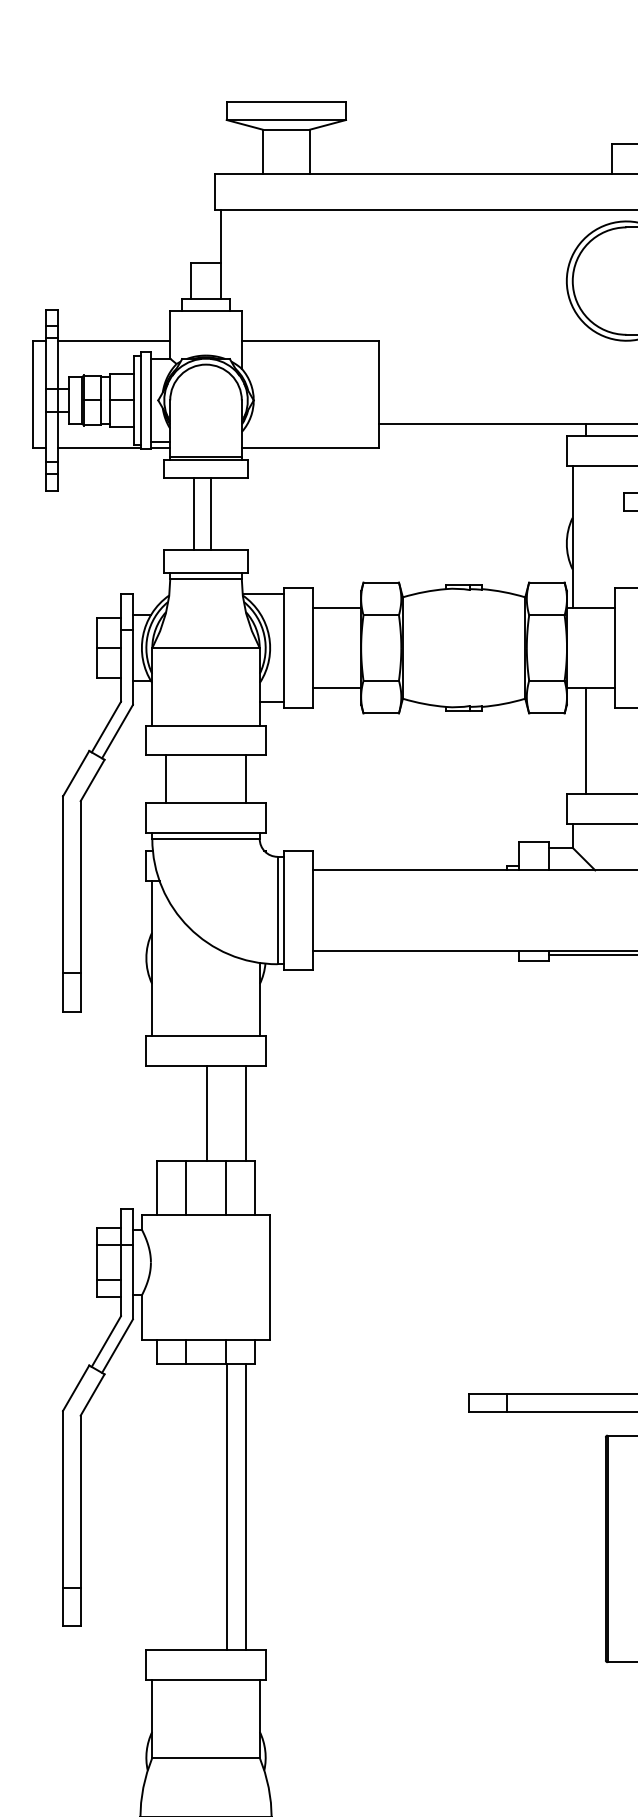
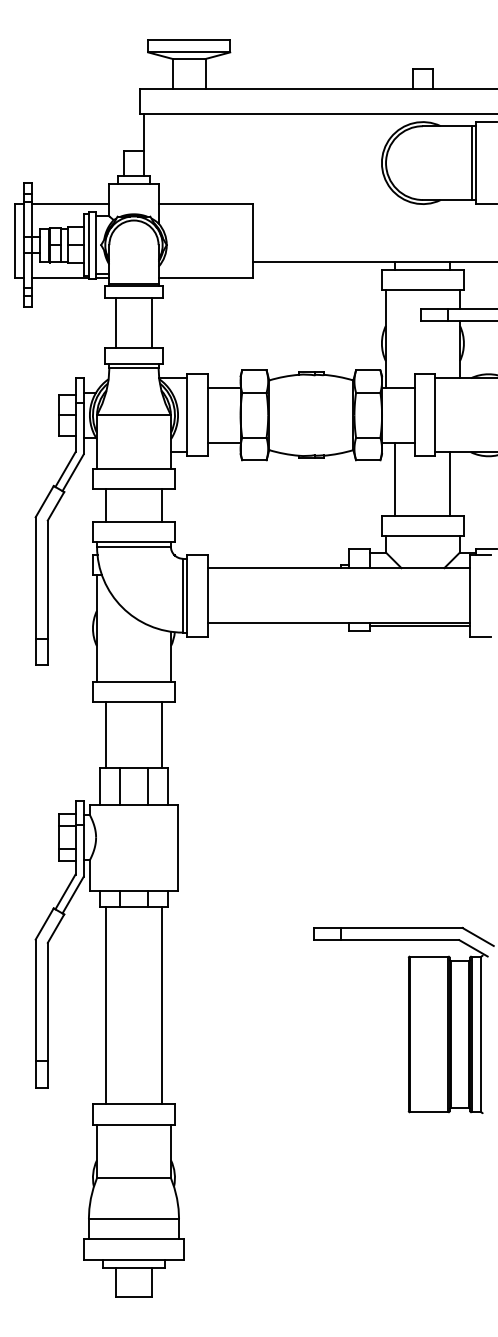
line: (193, 513) -> (151, 322), moved
line: (211, 513) -> (116, 322), moved
line: (206, 1112) -> (106, 734), moved
line: (227, 1506) -> (106, 1005), moved

